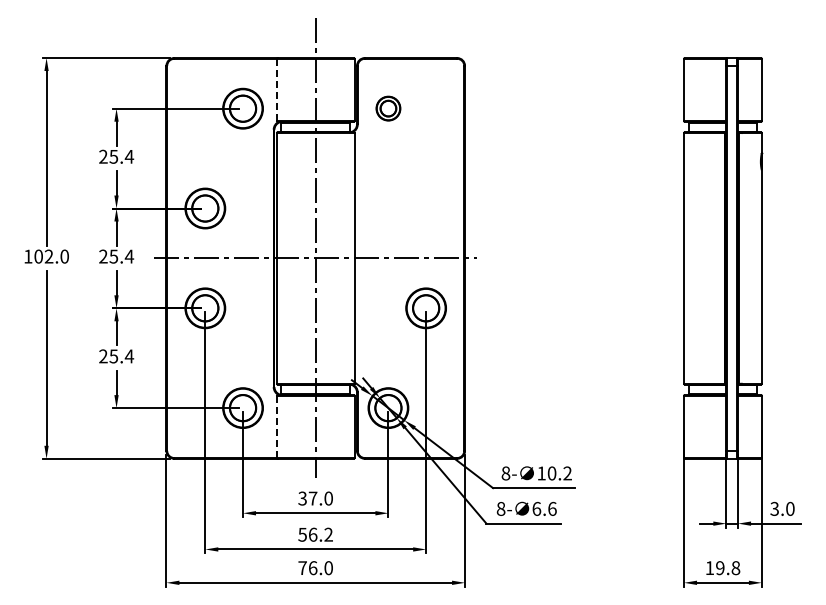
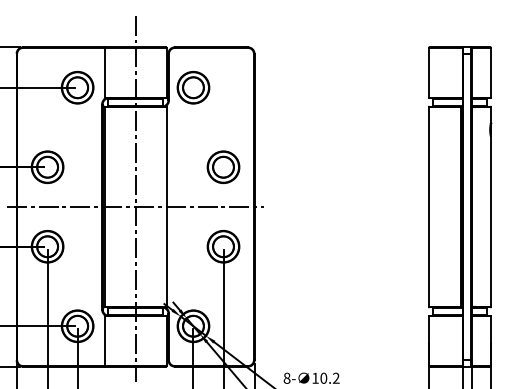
line: (276, 90) -> (104, 73), dashed -> solid
part: (388, 108) -> (193, 87), size x1.67
part: (425, 208) -> (223, 167), added
line: (276, 427) -> (104, 341), dashed -> solid

